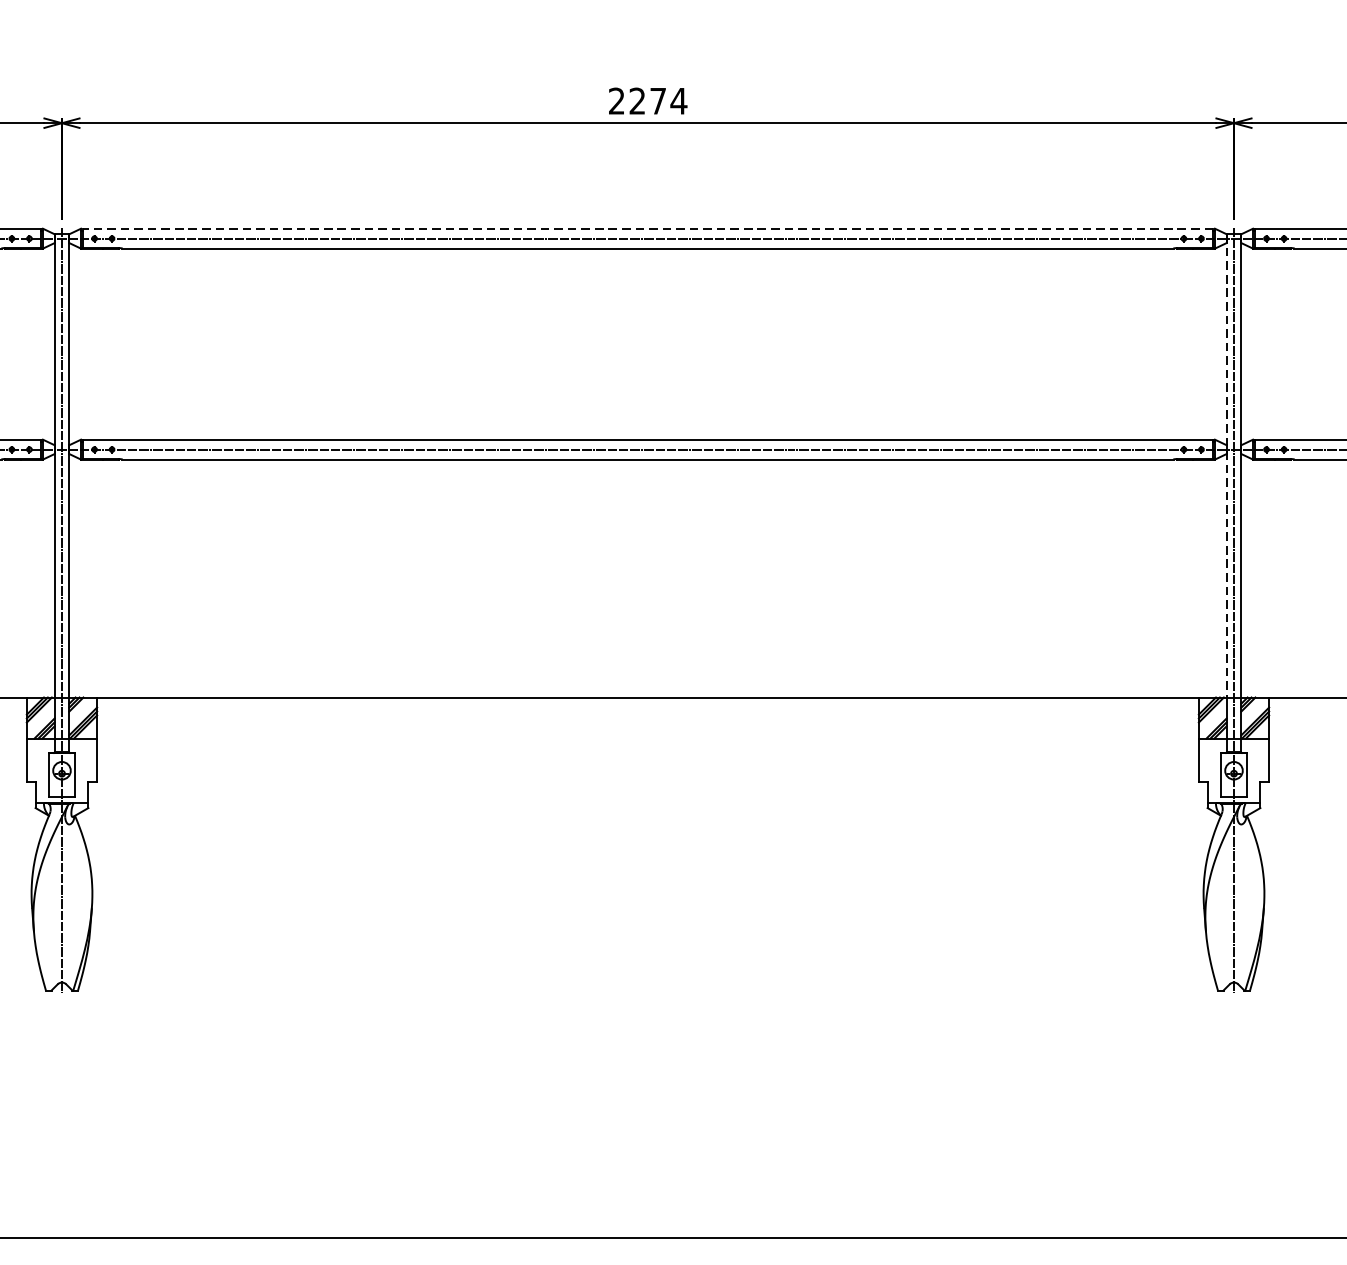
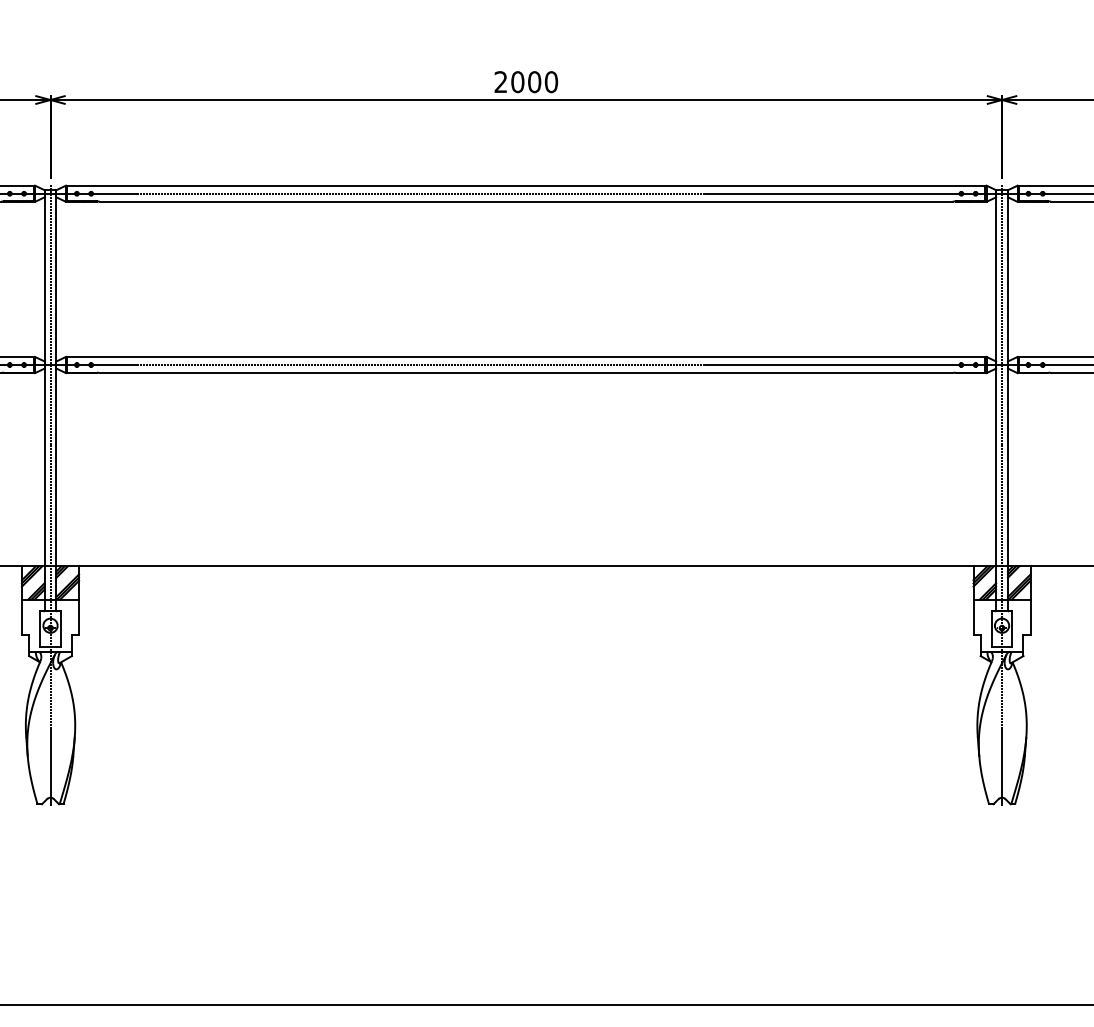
text: (658, 101) -> (534, 82), 2274 -> 2000
line: (648, 228) -> (526, 185), dashed -> solid
line: (1227, 466) -> (996, 378), dashed -> solid

